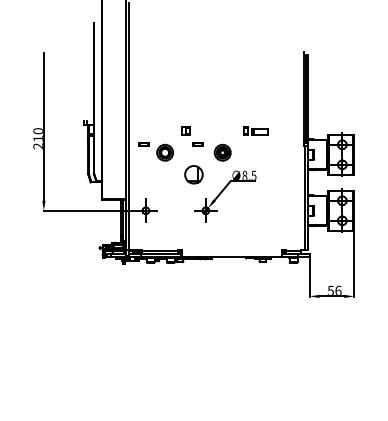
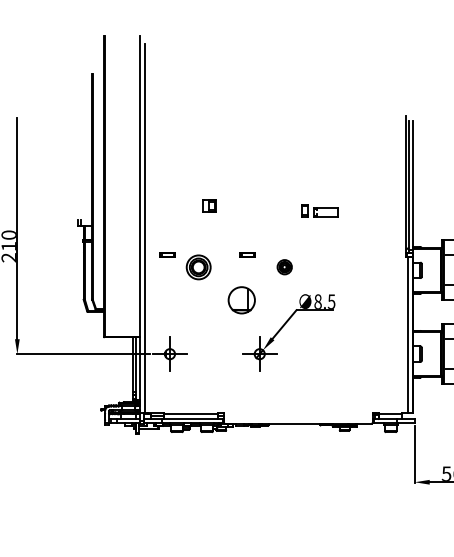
part: (185, 130) -> (208, 205), moved
part: (255, 130) -> (318, 210), moved
part: (222, 152) -> (284, 266), size x0.6

